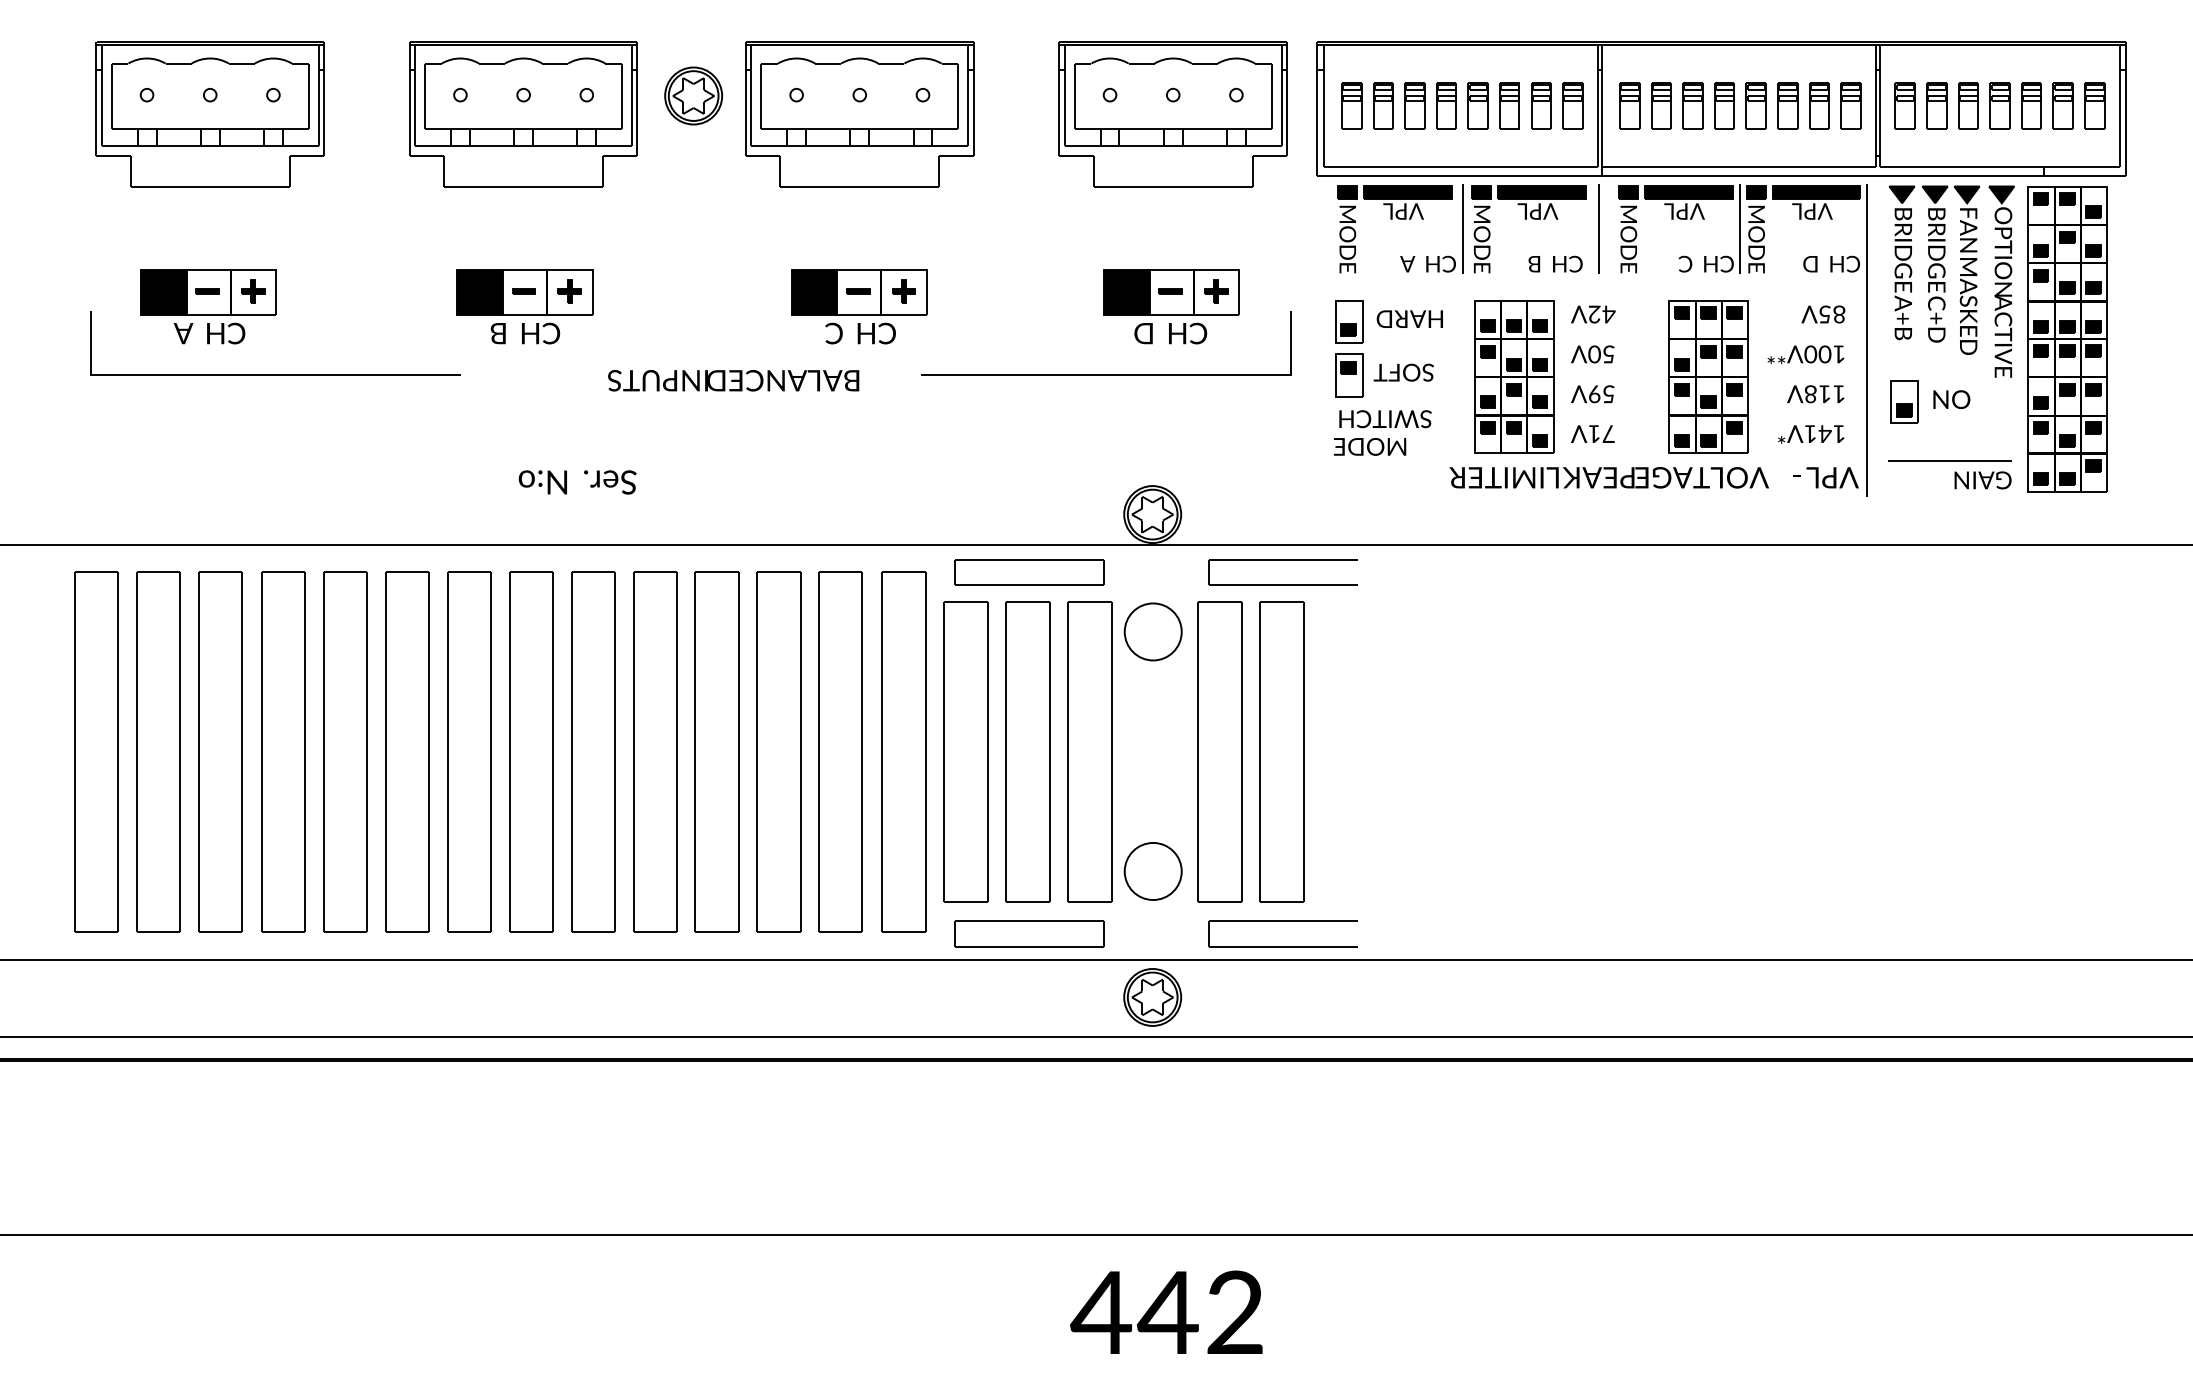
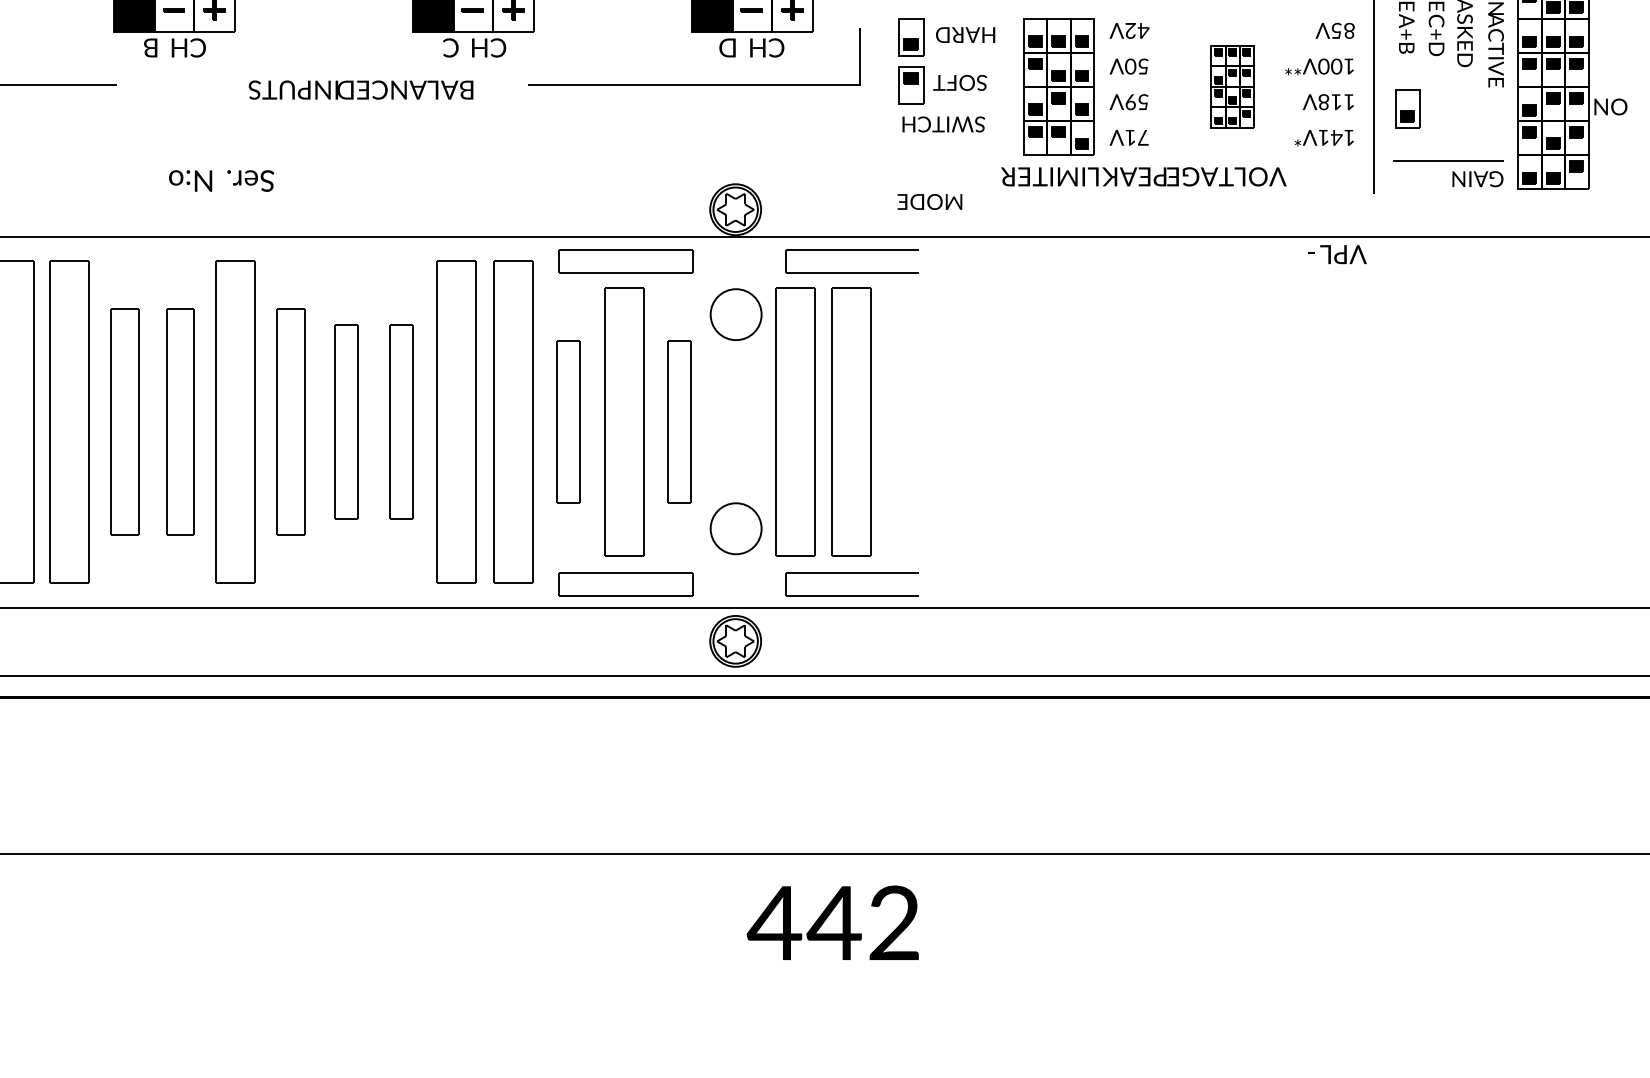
part: (1708, 376) -> (1232, 86), size x0.6
text: (1951, 399) -> (1610, 106), moved
text: (1369, 446) -> (929, 201), moved
text: (1825, 477) -> (1337, 254), moved
part: (469, 751) -> (124, 421), size x0.7
part: (531, 751) -> (180, 421), size x0.7
part: (655, 751) -> (291, 421), size x0.7
part: (716, 751) -> (345, 421), size x0.6
part: (778, 751) -> (401, 421), size x0.6
part: (965, 751) -> (568, 421), size x0.6
part: (1089, 751) -> (679, 421), size x0.6
text: (1166, 1311) -> (832, 922), moved

